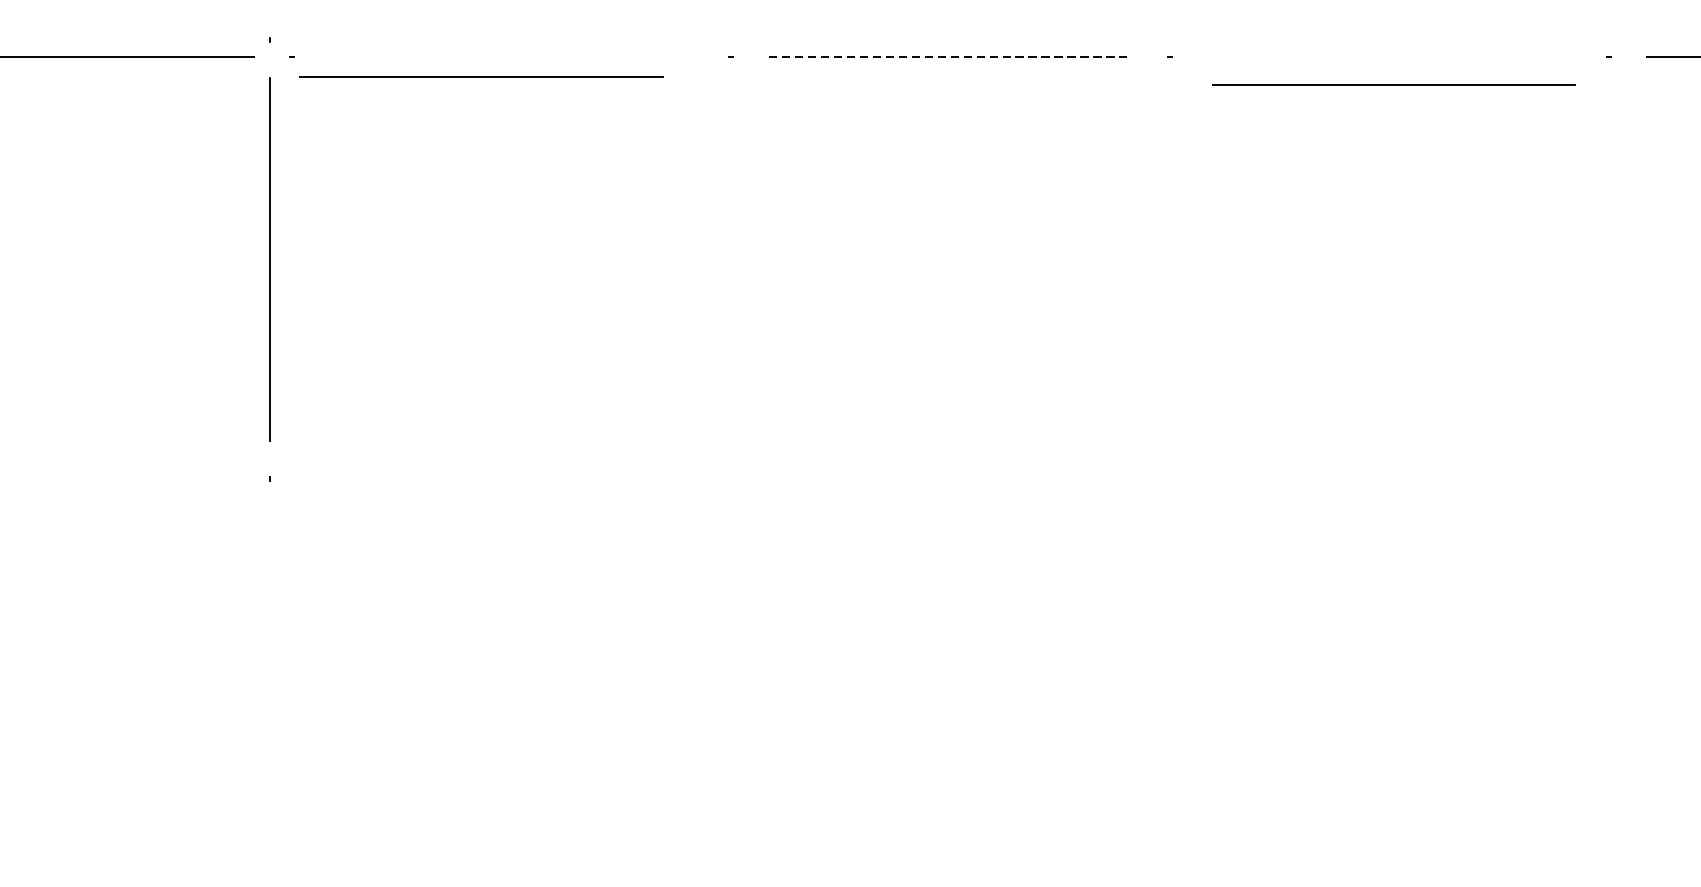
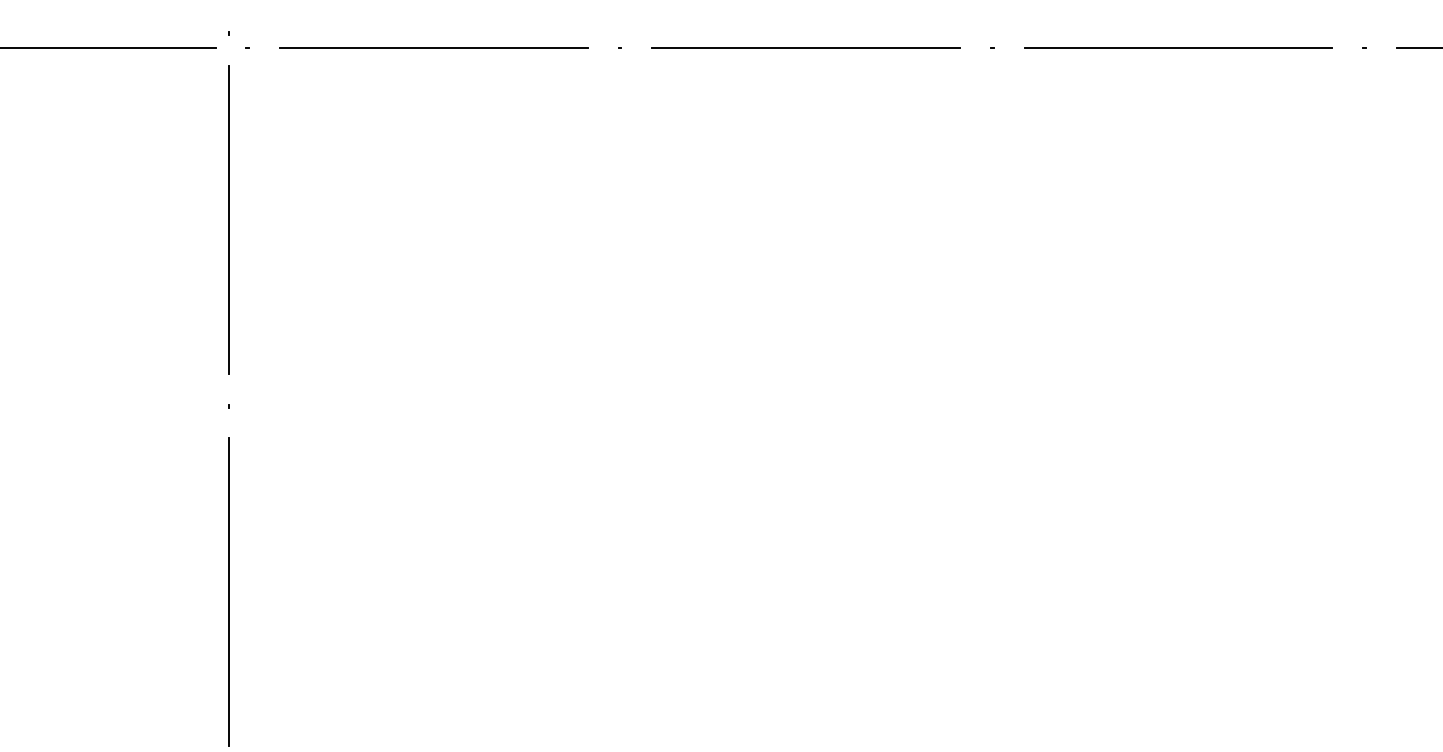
line: (950, 57) -> (806, 48), dashed -> solid
line: (481, 76) -> (433, 47), moved
line: (1394, 84) -> (1178, 47), moved
line: (269, 698) -> (228, 592), added

